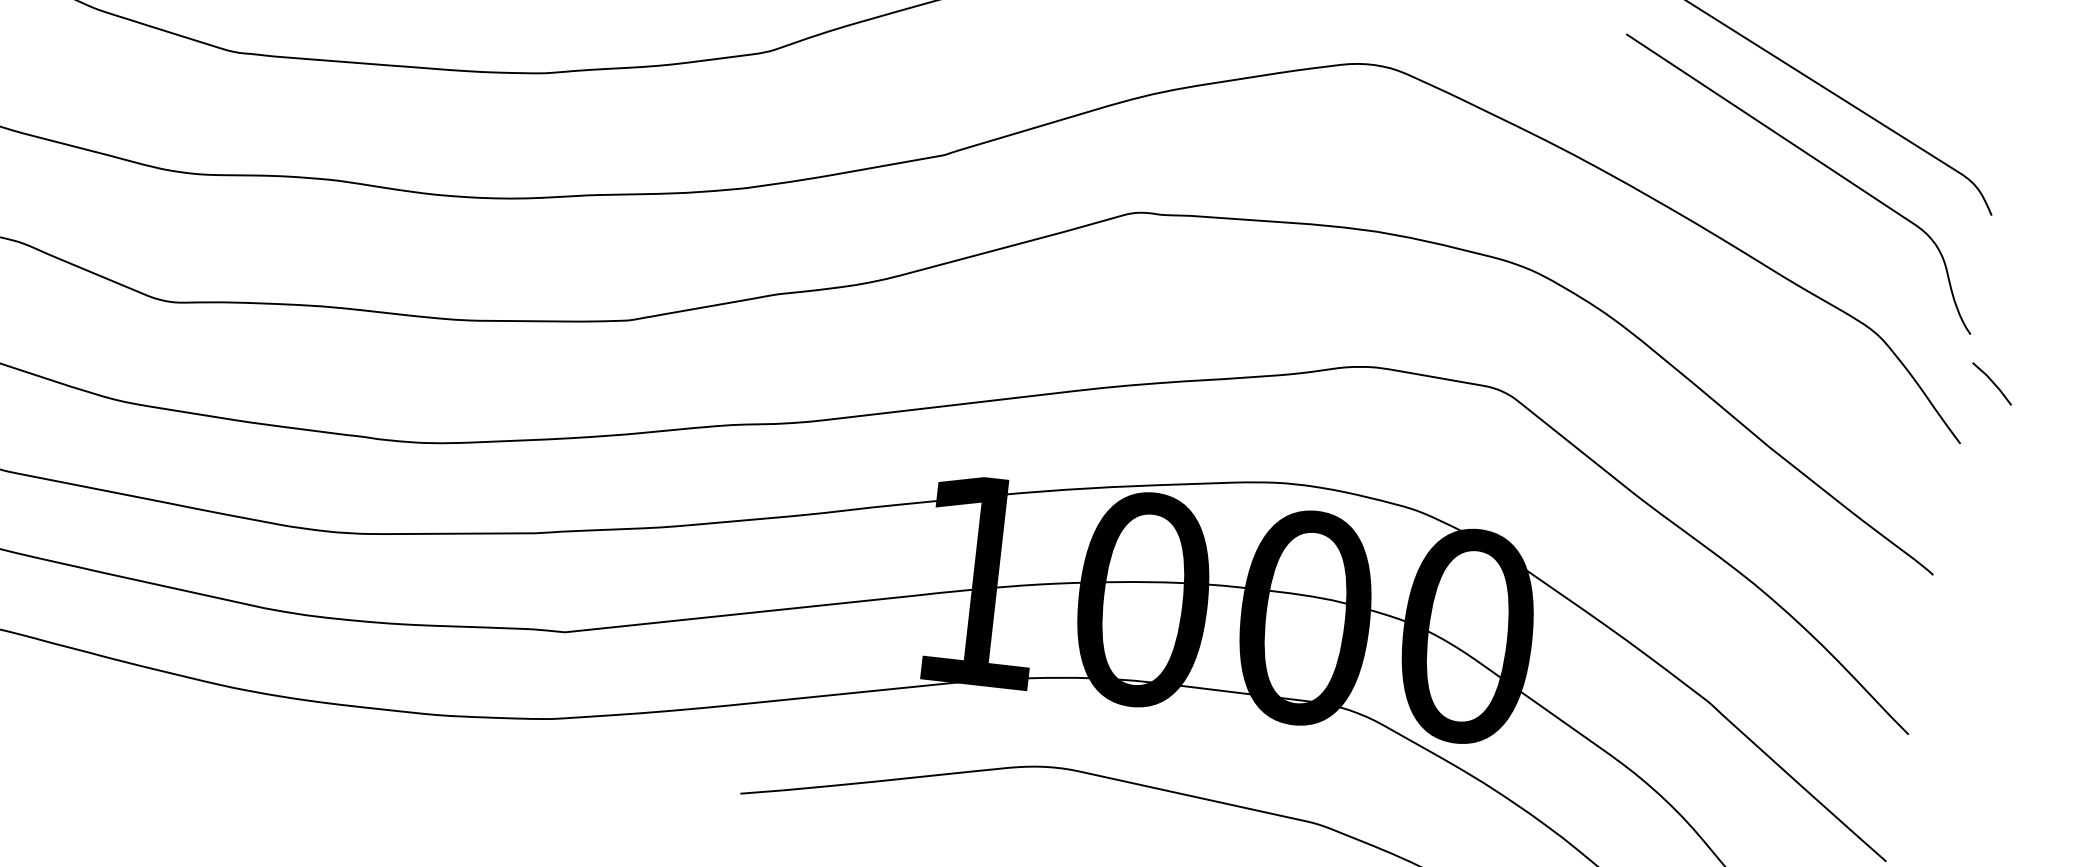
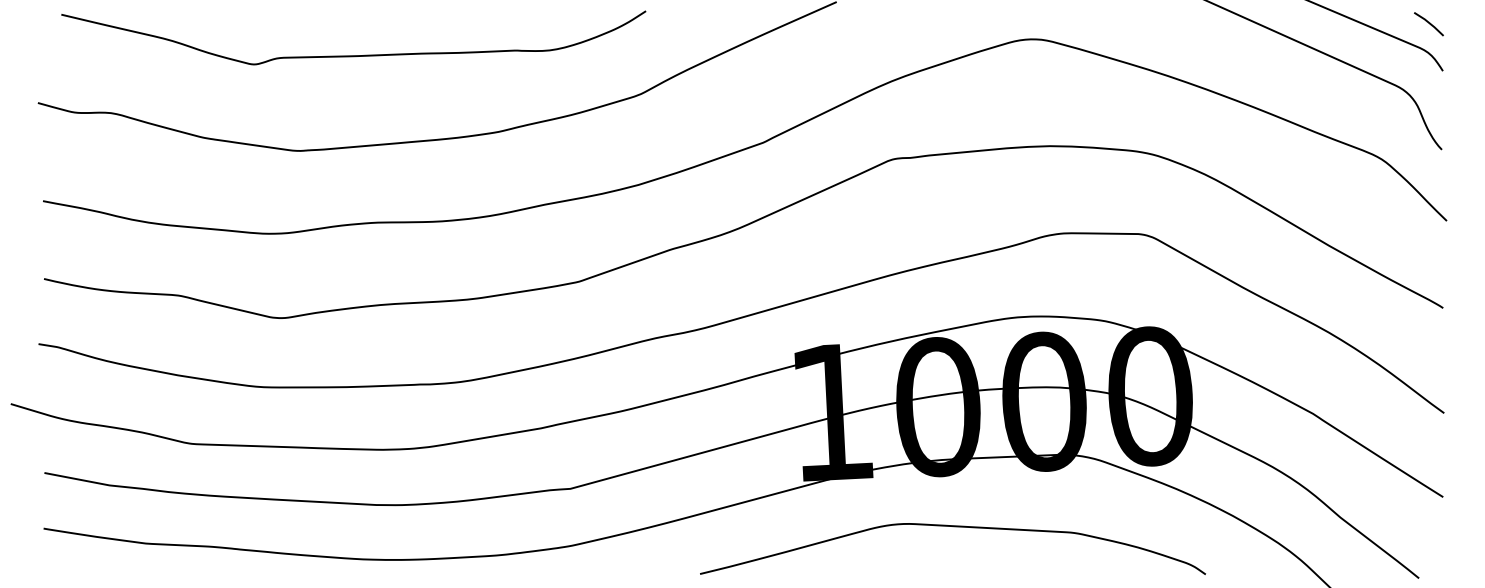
line: (1991, 382) -> (1428, 23), moved

